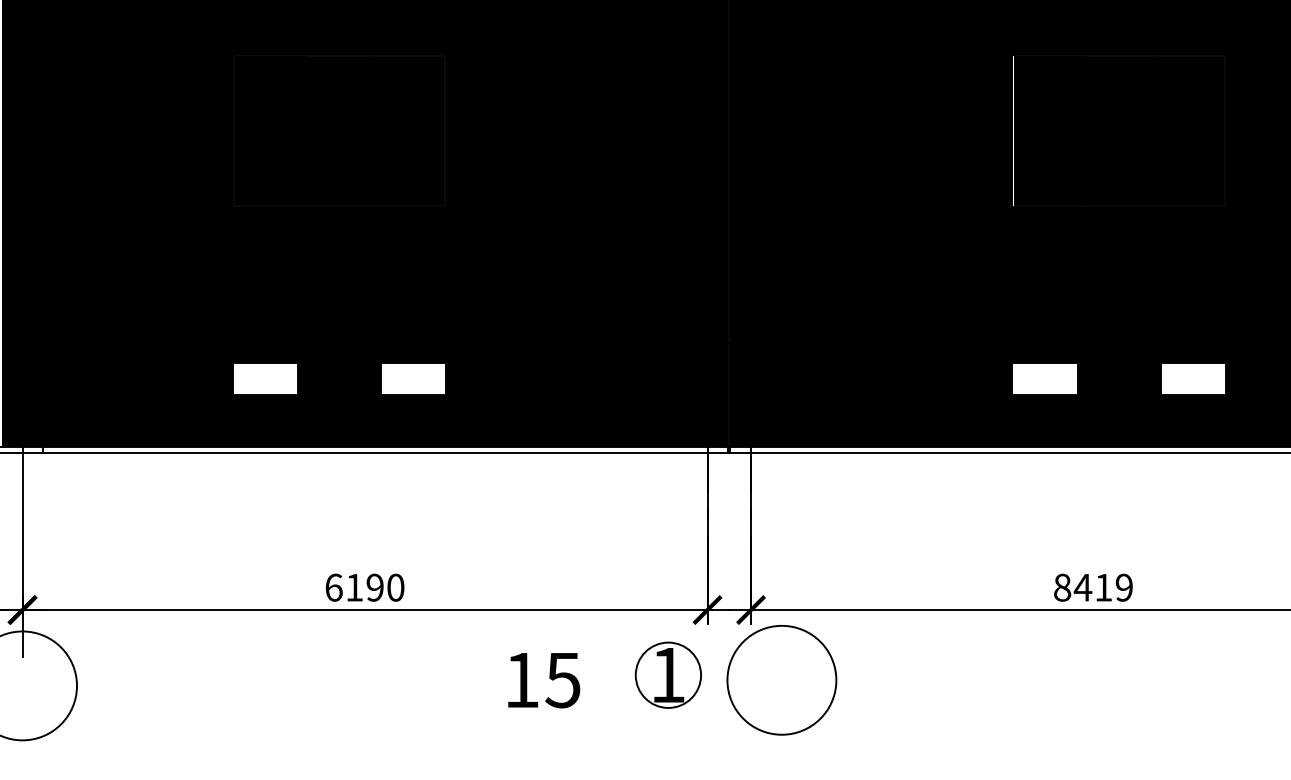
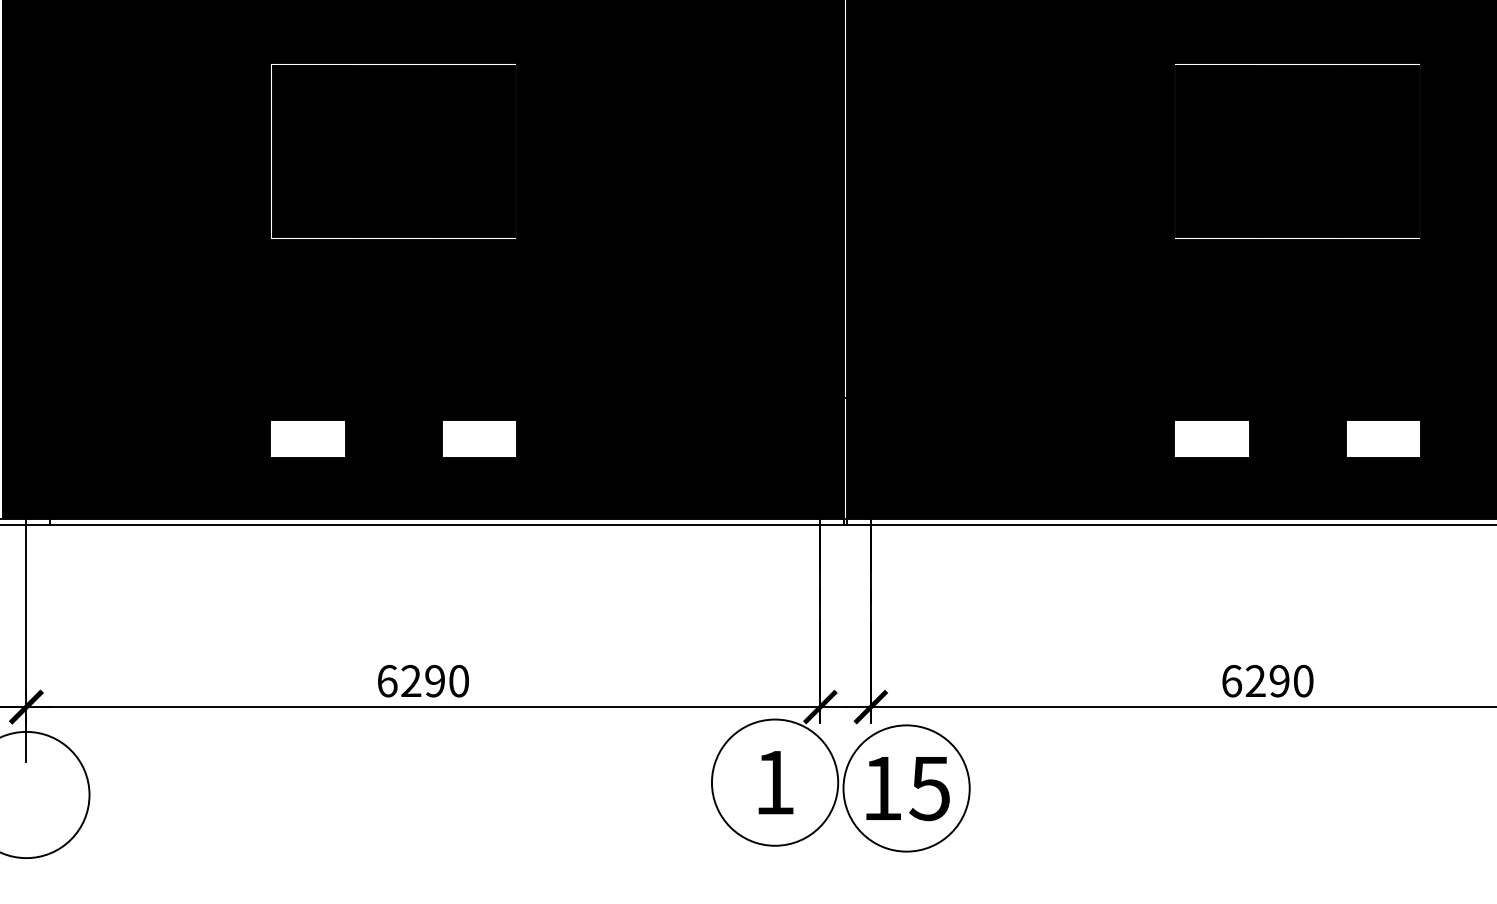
text: (354, 587) -> (411, 680), 6190 -> 6290
text: (1093, 587) -> (1267, 680), 8419 -> 6290
circle: (667, 675) -> (774, 782), size x1.67
text: (543, 681) -> (907, 789), moved

